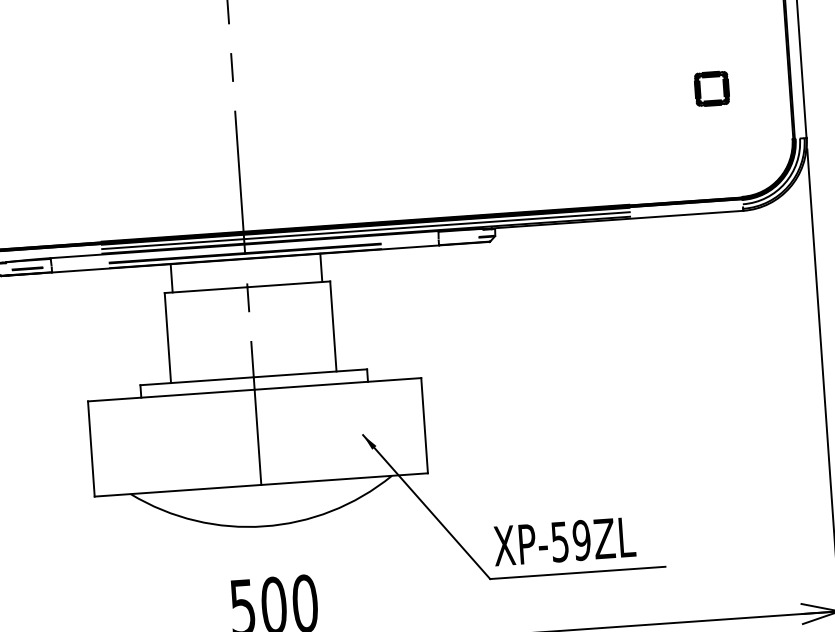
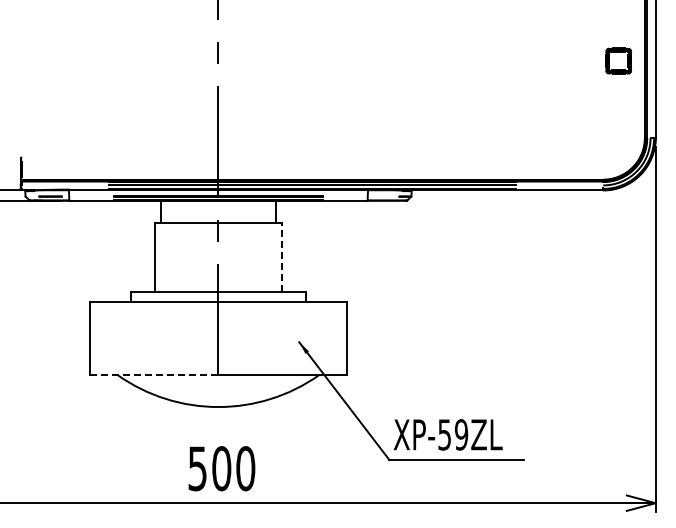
part: (711, 88) -> (618, 60), moved
line: (333, 326) -> (282, 257), solid -> dashed
line: (178, 491) -> (154, 375), solid -> dashed

